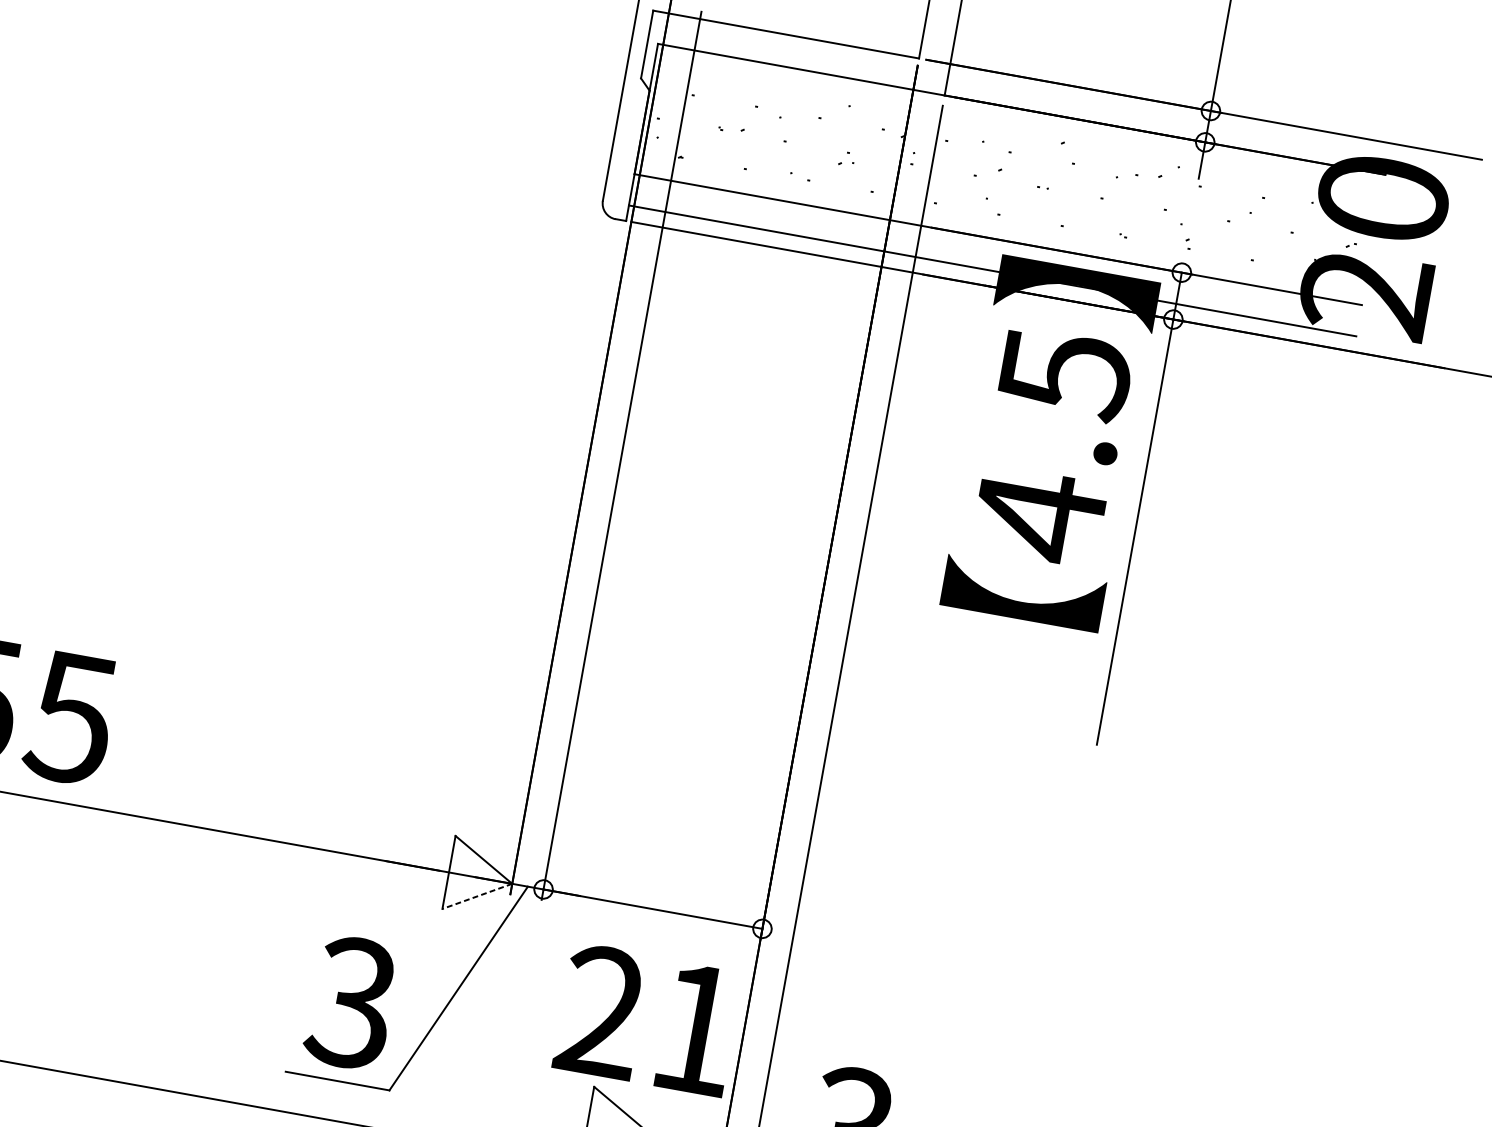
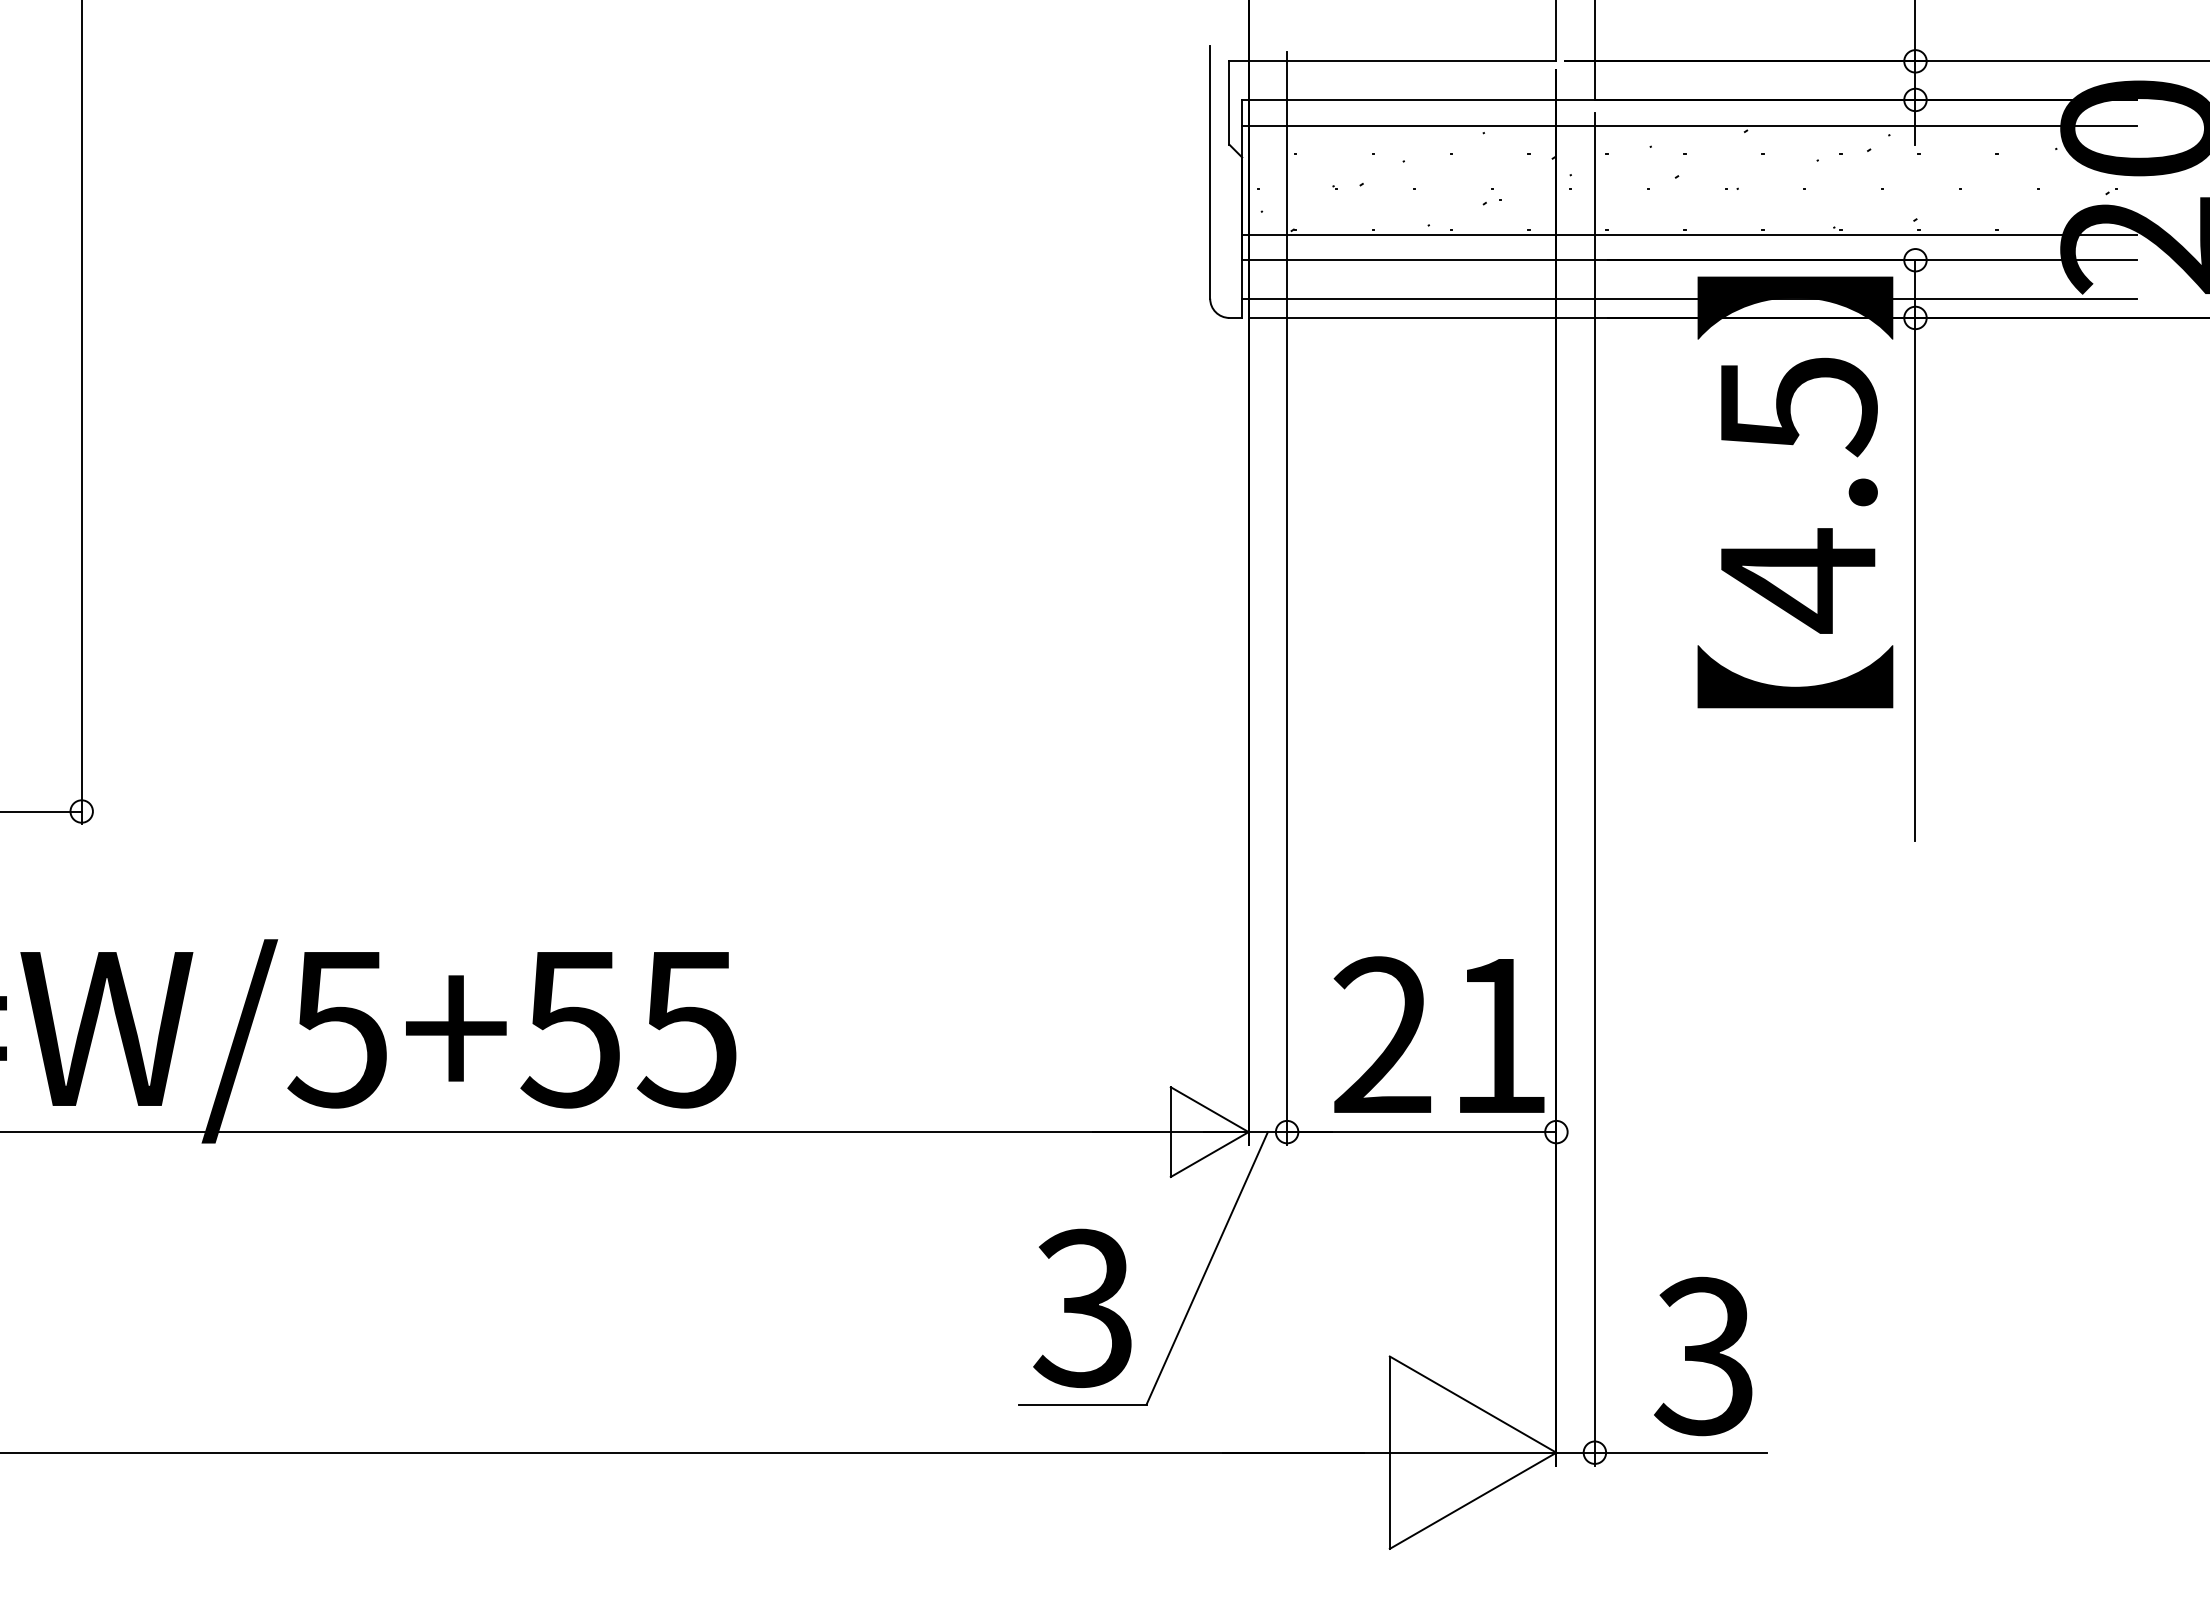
line: (1017, 130) -> (1689, 125), added
line: (1001, 218) -> (1689, 234), added
line: (477, 896) -> (1209, 1154), dashed -> solid
text: (647, 1019) -> (1438, 1034), moved

